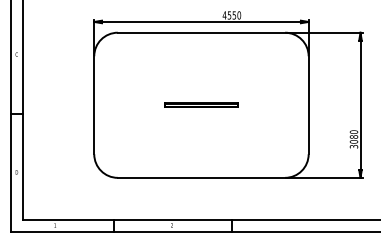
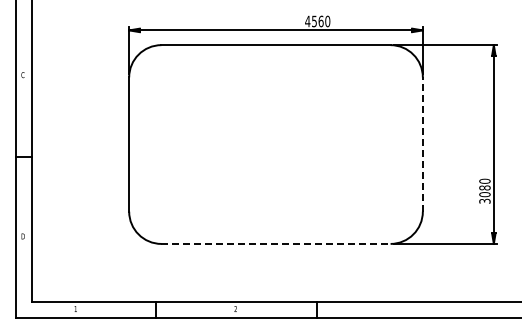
text: (233, 15) -> (320, 21), 4550 -> 4560
part: (201, 105) -> (275, 144), removed
line: (308, 105) -> (422, 144), solid -> dashed
line: (201, 177) -> (276, 243), solid -> dashed

